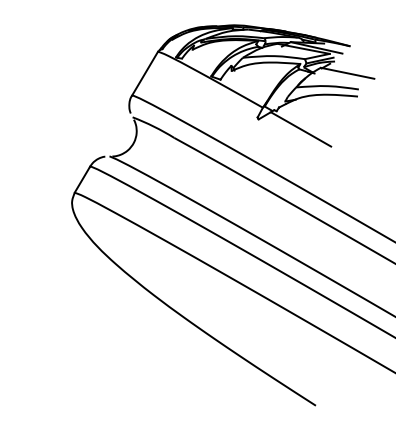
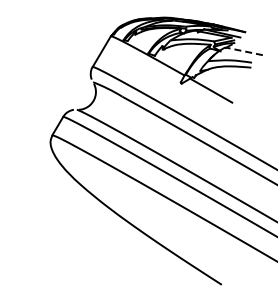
line: (346, 73) -> (243, 51), solid -> dashed

